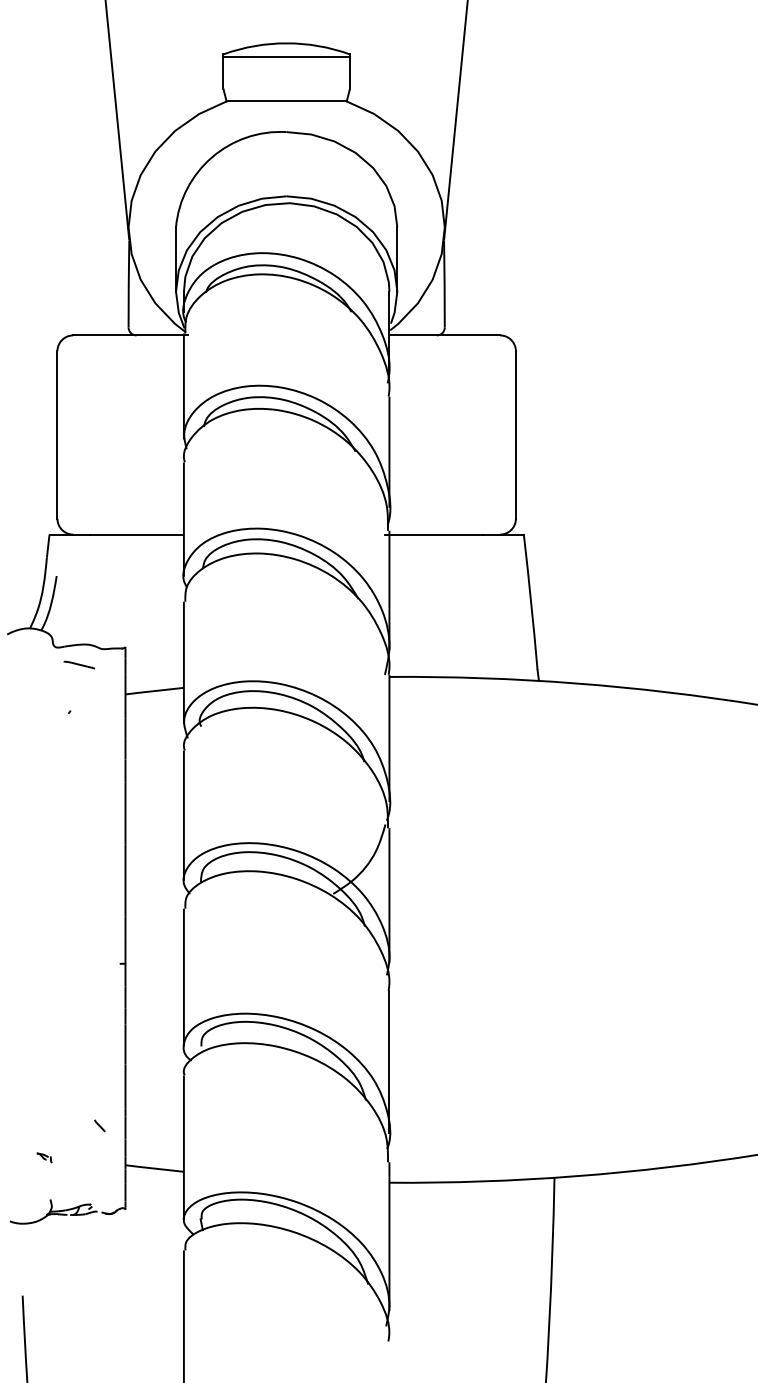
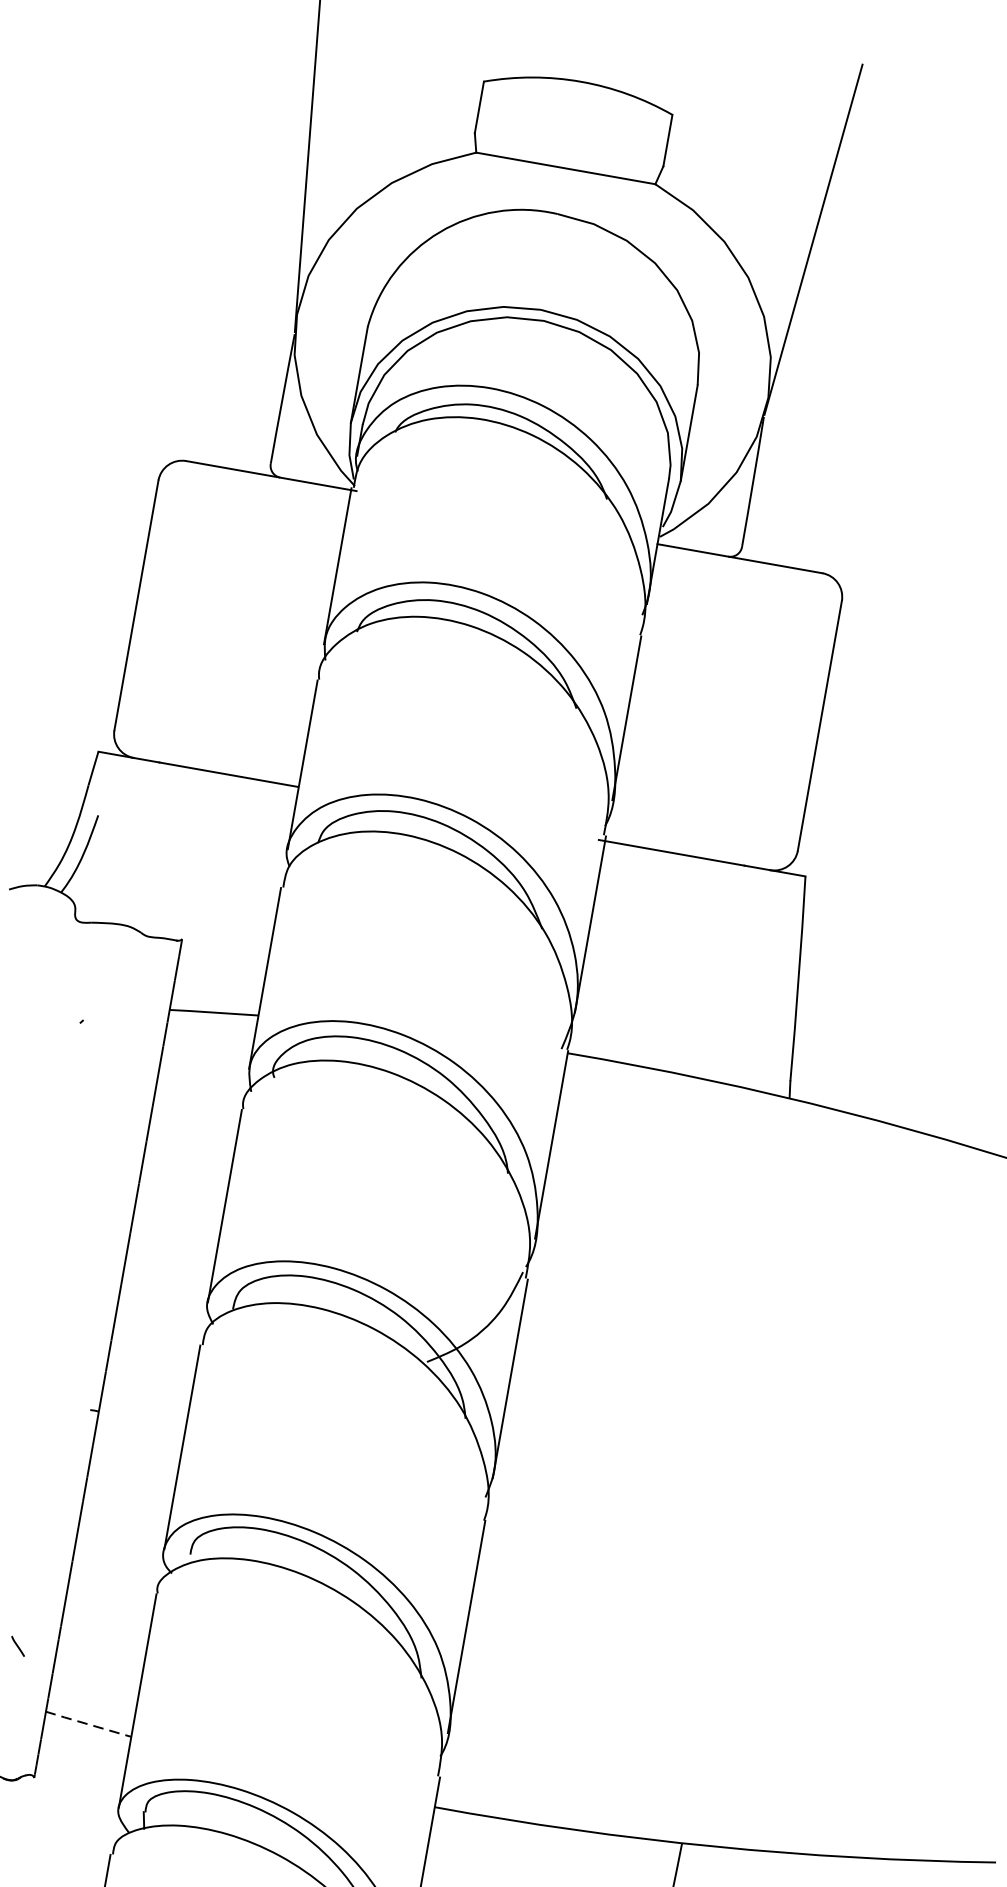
line: (286, 57) -> (577, 102), removed
line: (78, 664) -> (107, 952), removed
line: (154, 1168) -> (88, 1724), solid -> dashed

